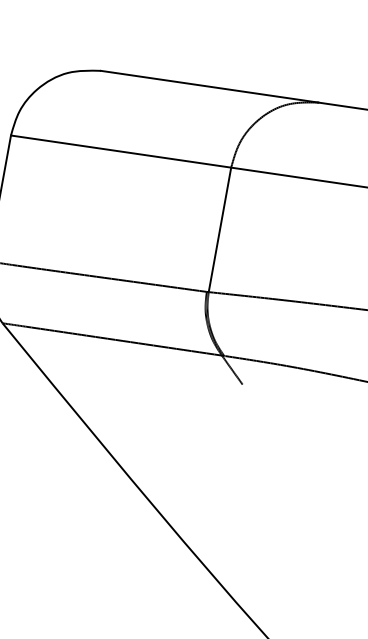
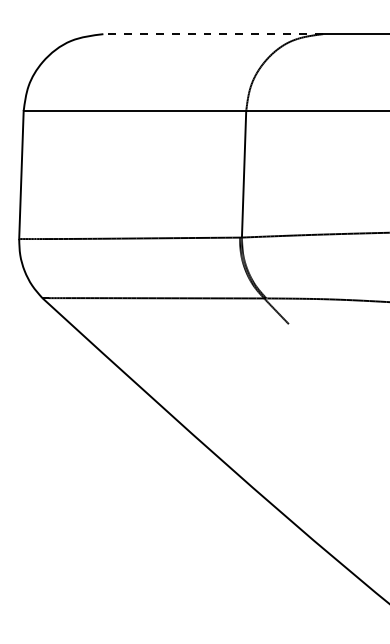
line: (209, 87) -> (213, 34), solid -> dashed

